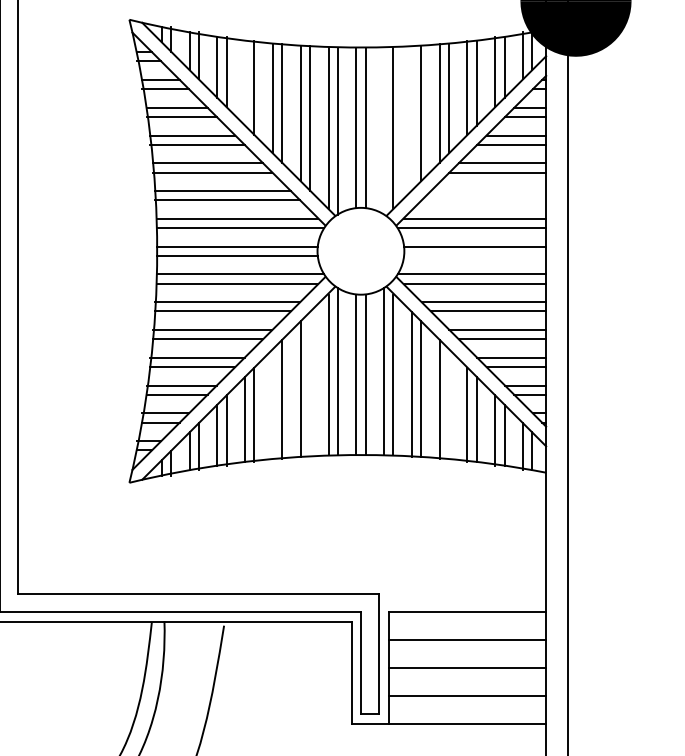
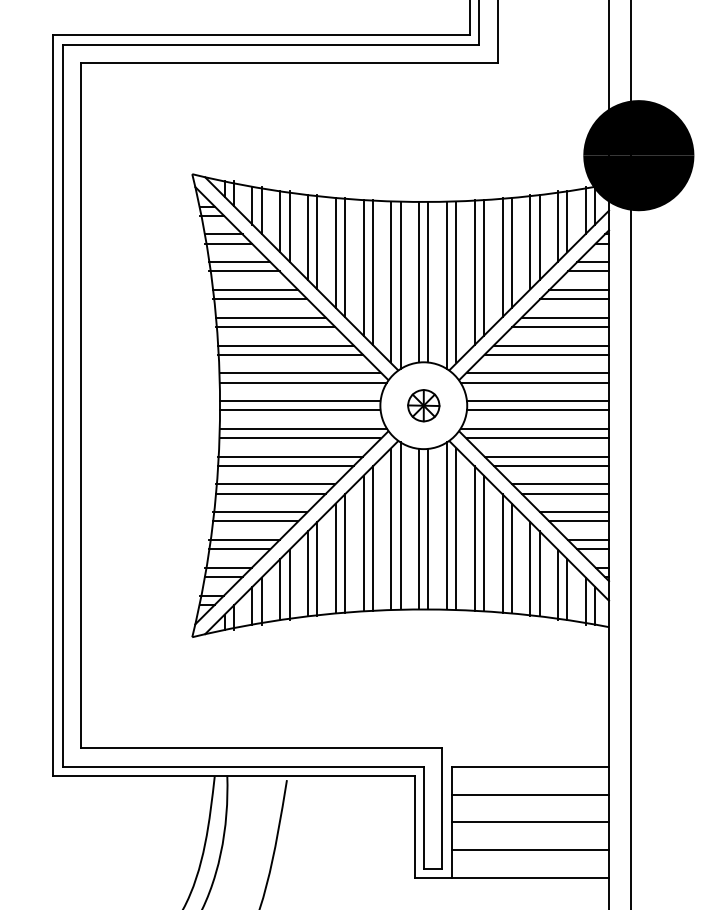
line: (245, 83) -> (308, 237), added
line: (411, 118) -> (474, 272), added
line: (383, 131) -> (446, 285), added
line: (488, 191) -> (551, 345), added
line: (483, 200) -> (546, 354), added
part: (360, 251) -> (423, 405), added
line: (475, 256) -> (538, 410), added
line: (309, 384) -> (372, 538), added
line: (272, 404) -> (335, 558), added
line: (448, 404) -> (511, 558), added

